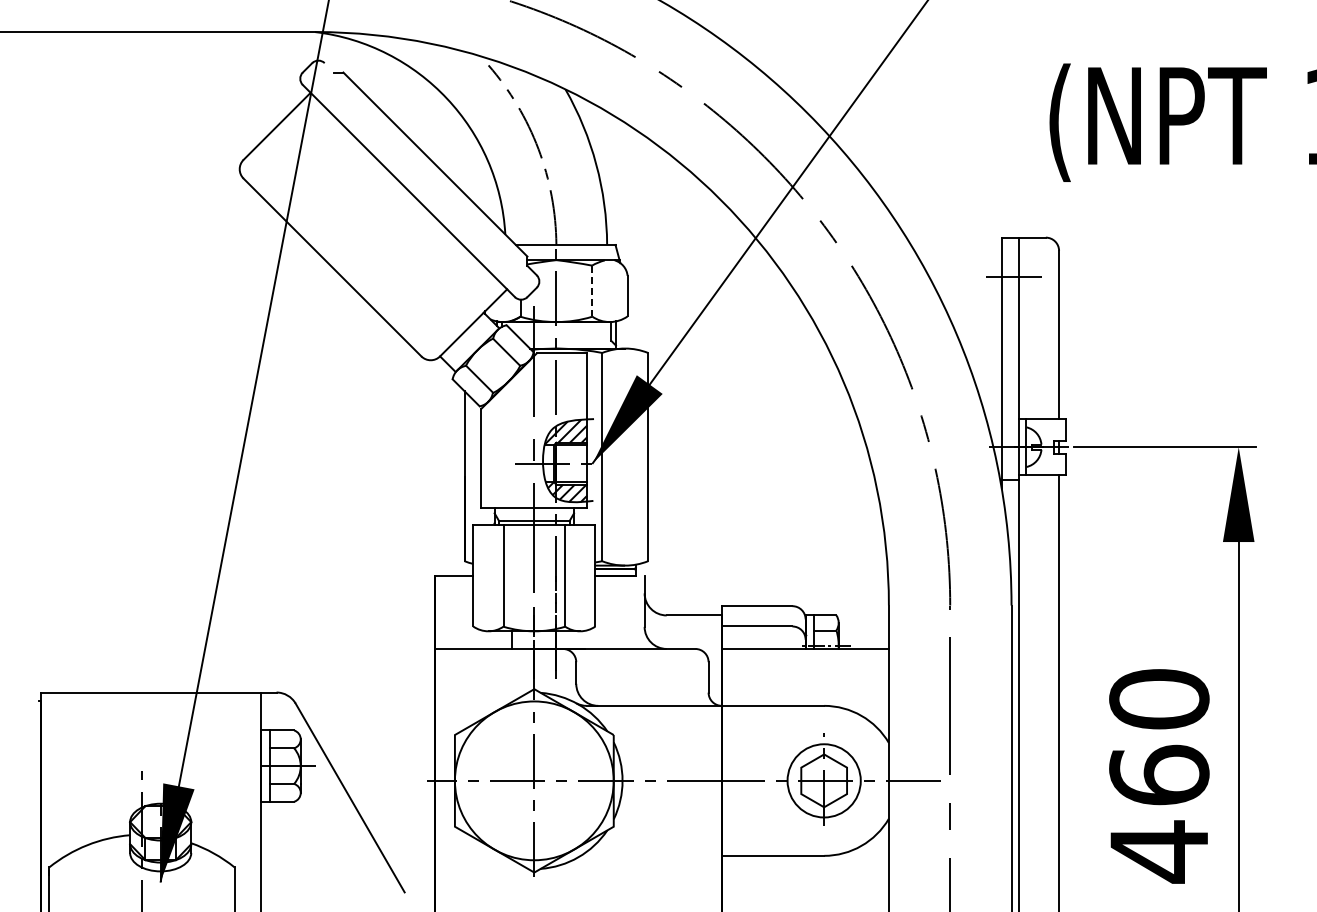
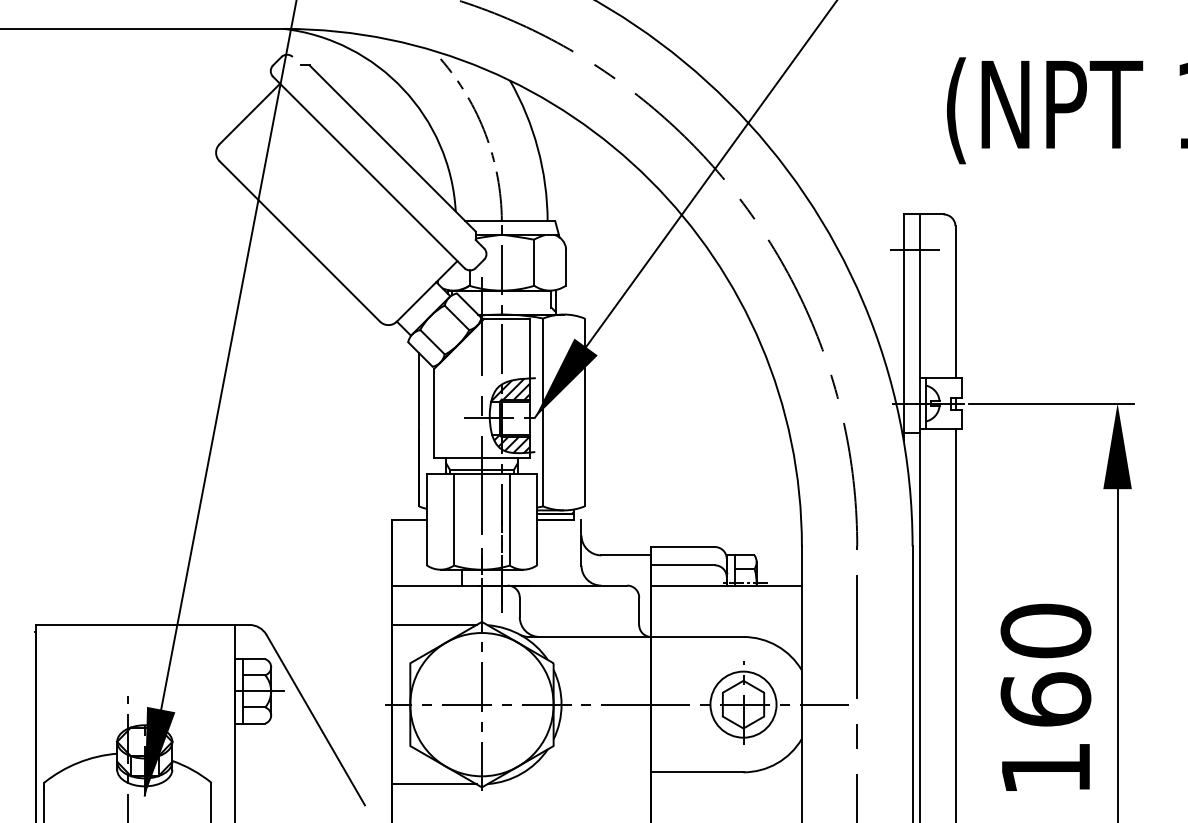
line: (592, 291) -> (534, 263), dashed -> solid
line: (481, 692) -> (434, 624), added
text: (1158, 851) -> (1045, 768), 460 -> 160
line: (481, 869) -> (434, 784), added

